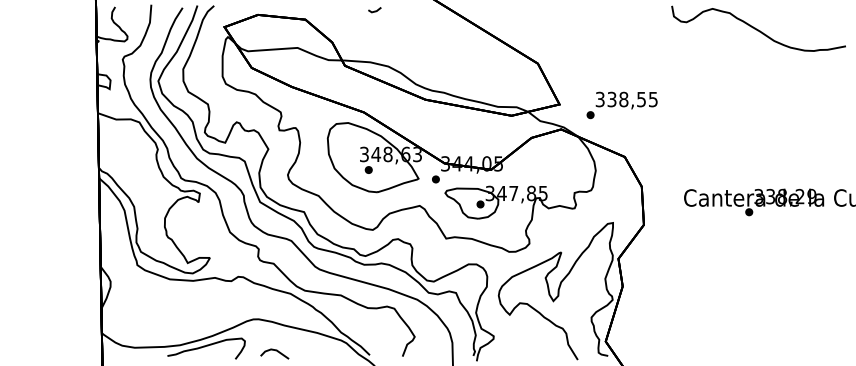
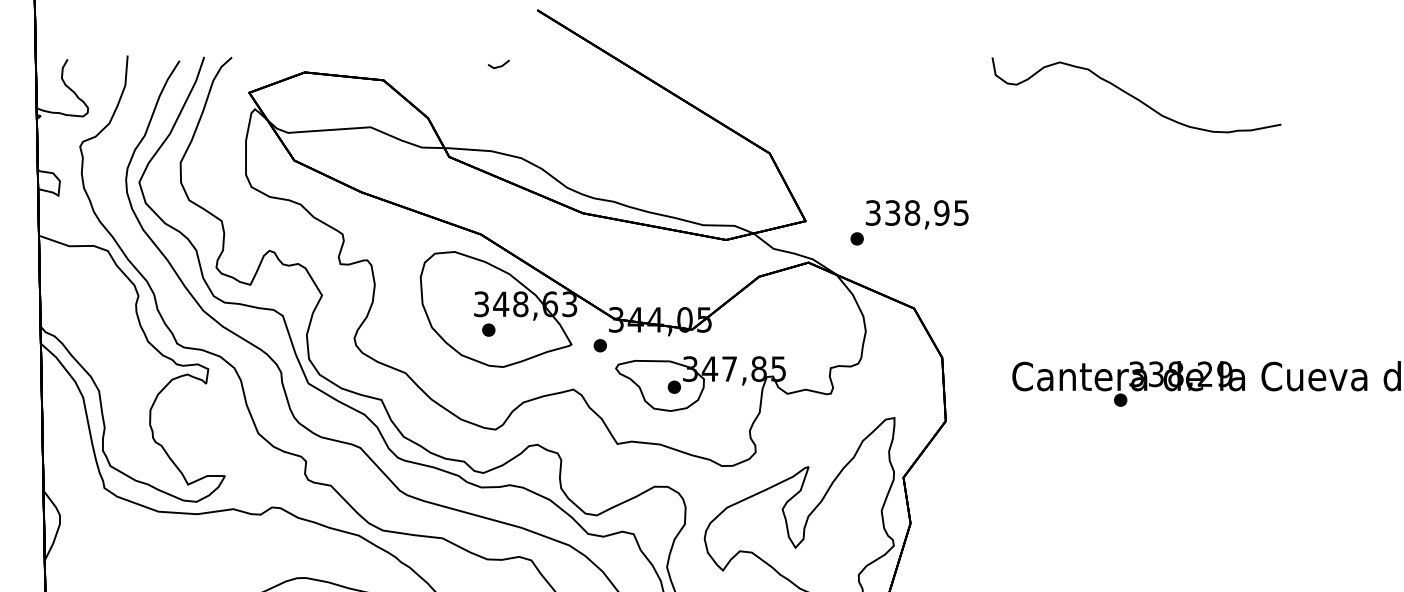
text: (641, 98) -> (941, 211), 338,55 -> 338,95

